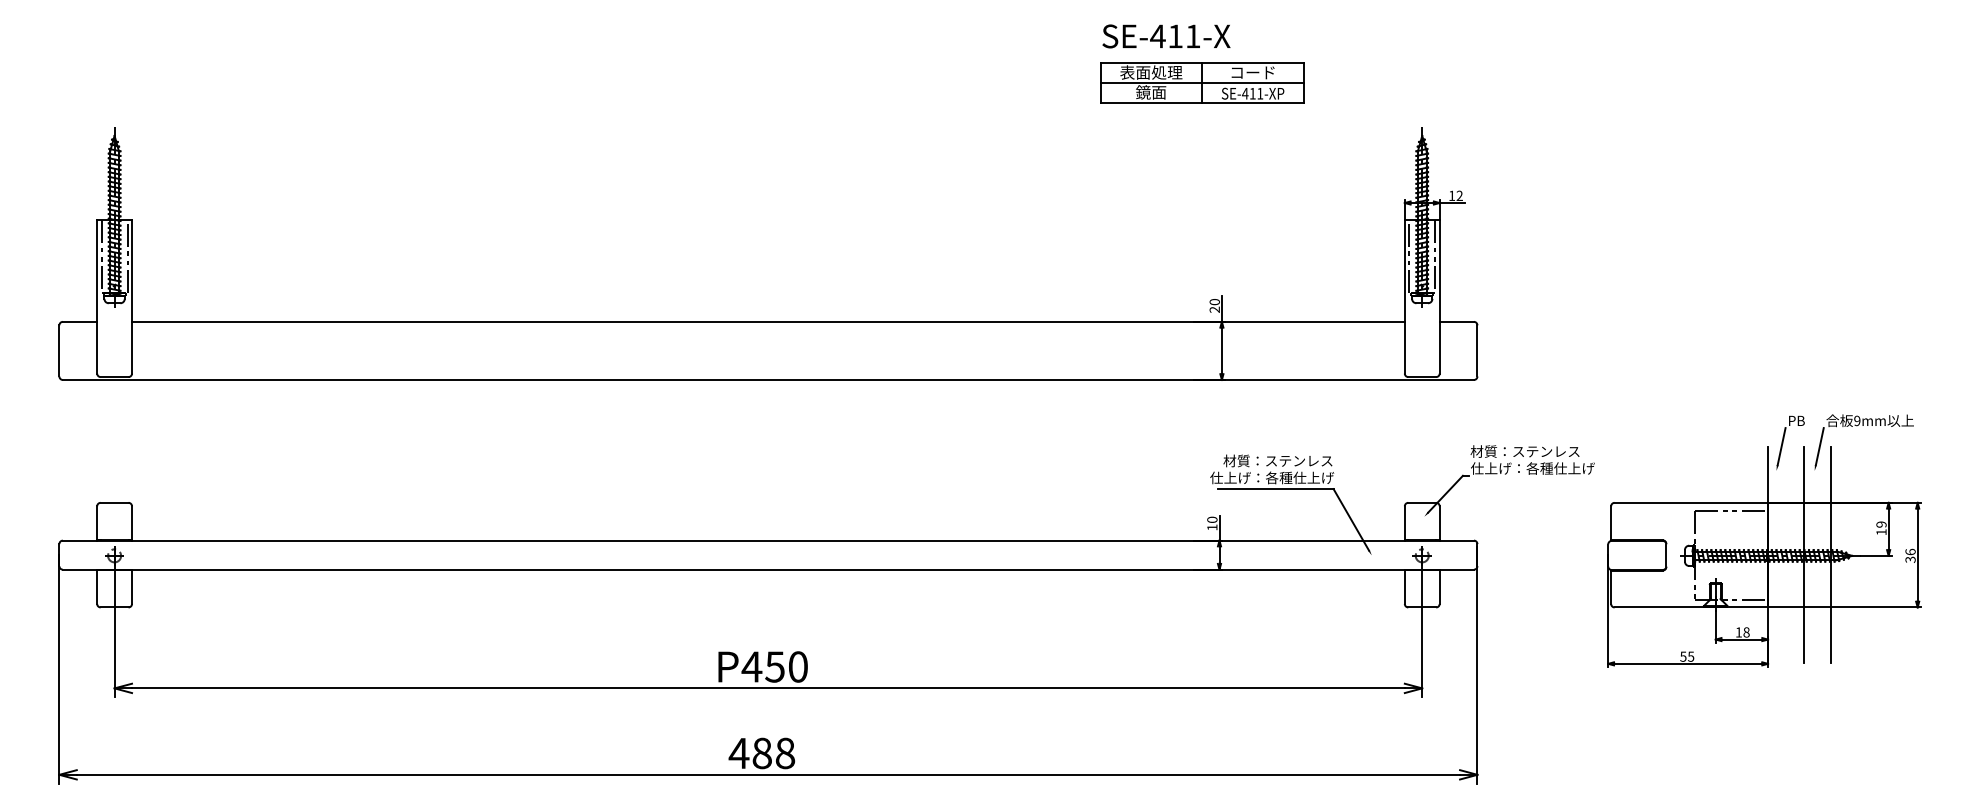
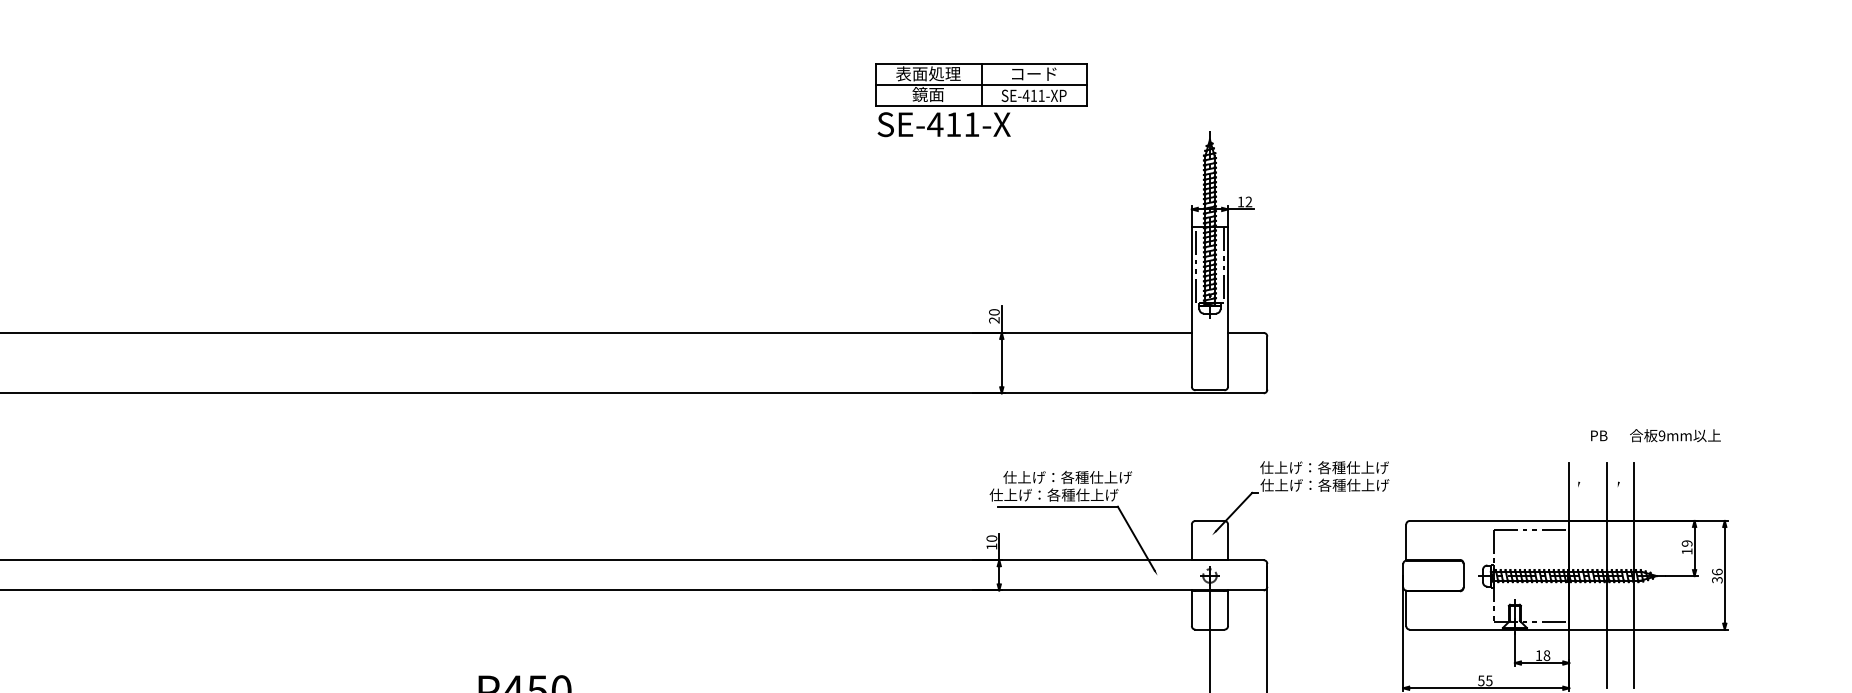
text: (1166, 36) -> (944, 124), moved
line: (1781, 446) -> (1583, 462), removed
line: (1819, 446) -> (1622, 462), removed
text: (1532, 451) -> (1324, 467), 材質：ステンレス -> 仕上げ：各種仕上げ
text: (1285, 460) -> (1067, 476), 材質：ステンレス -> 仕上げ：各種仕上げ

